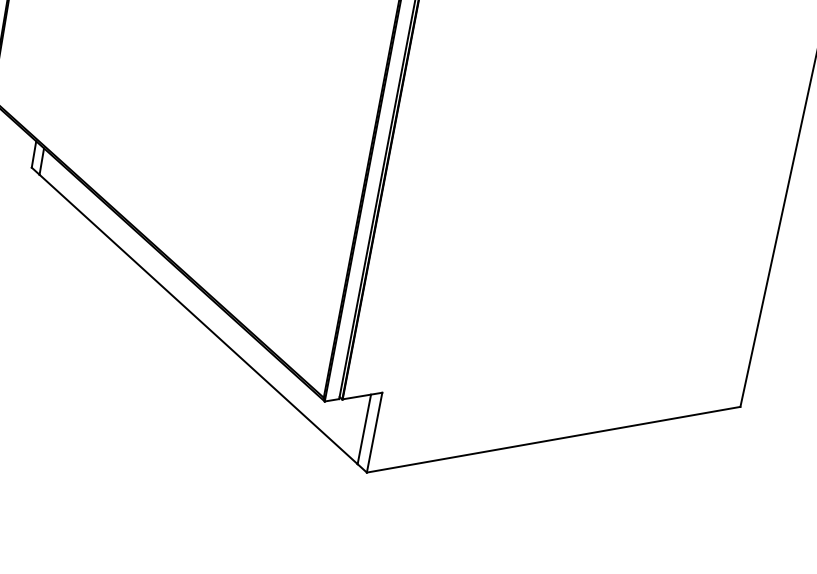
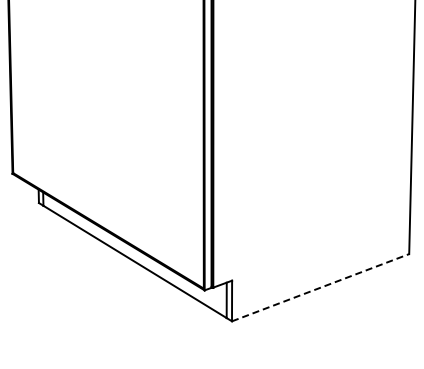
line: (553, 439) -> (320, 287), solid -> dashed

